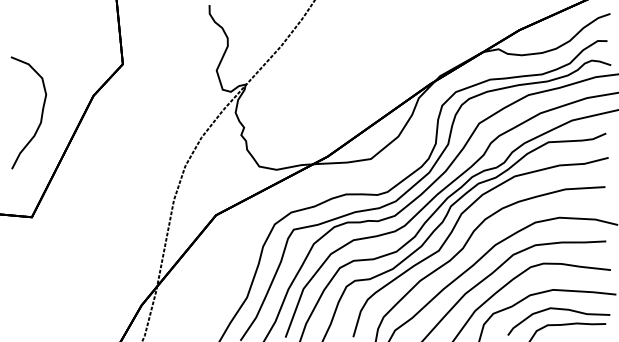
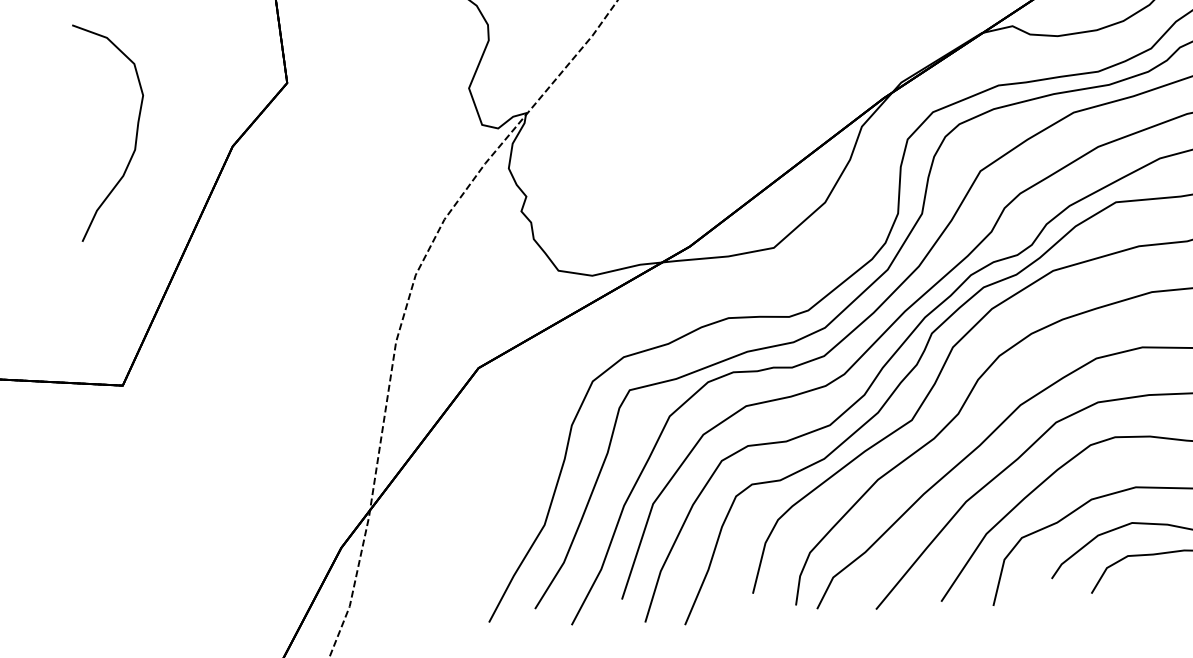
curve: (41, 112) -> (135, 130), moved

